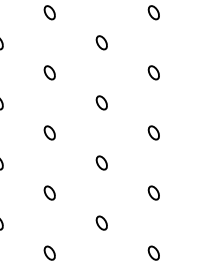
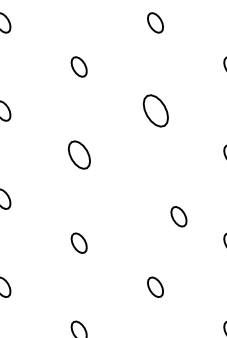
part: (153, 72) -> (154, 110), size x1.6
part: (101, 102) -> (78, 154), size x1.4
part: (153, 132) -> (178, 216), moved

